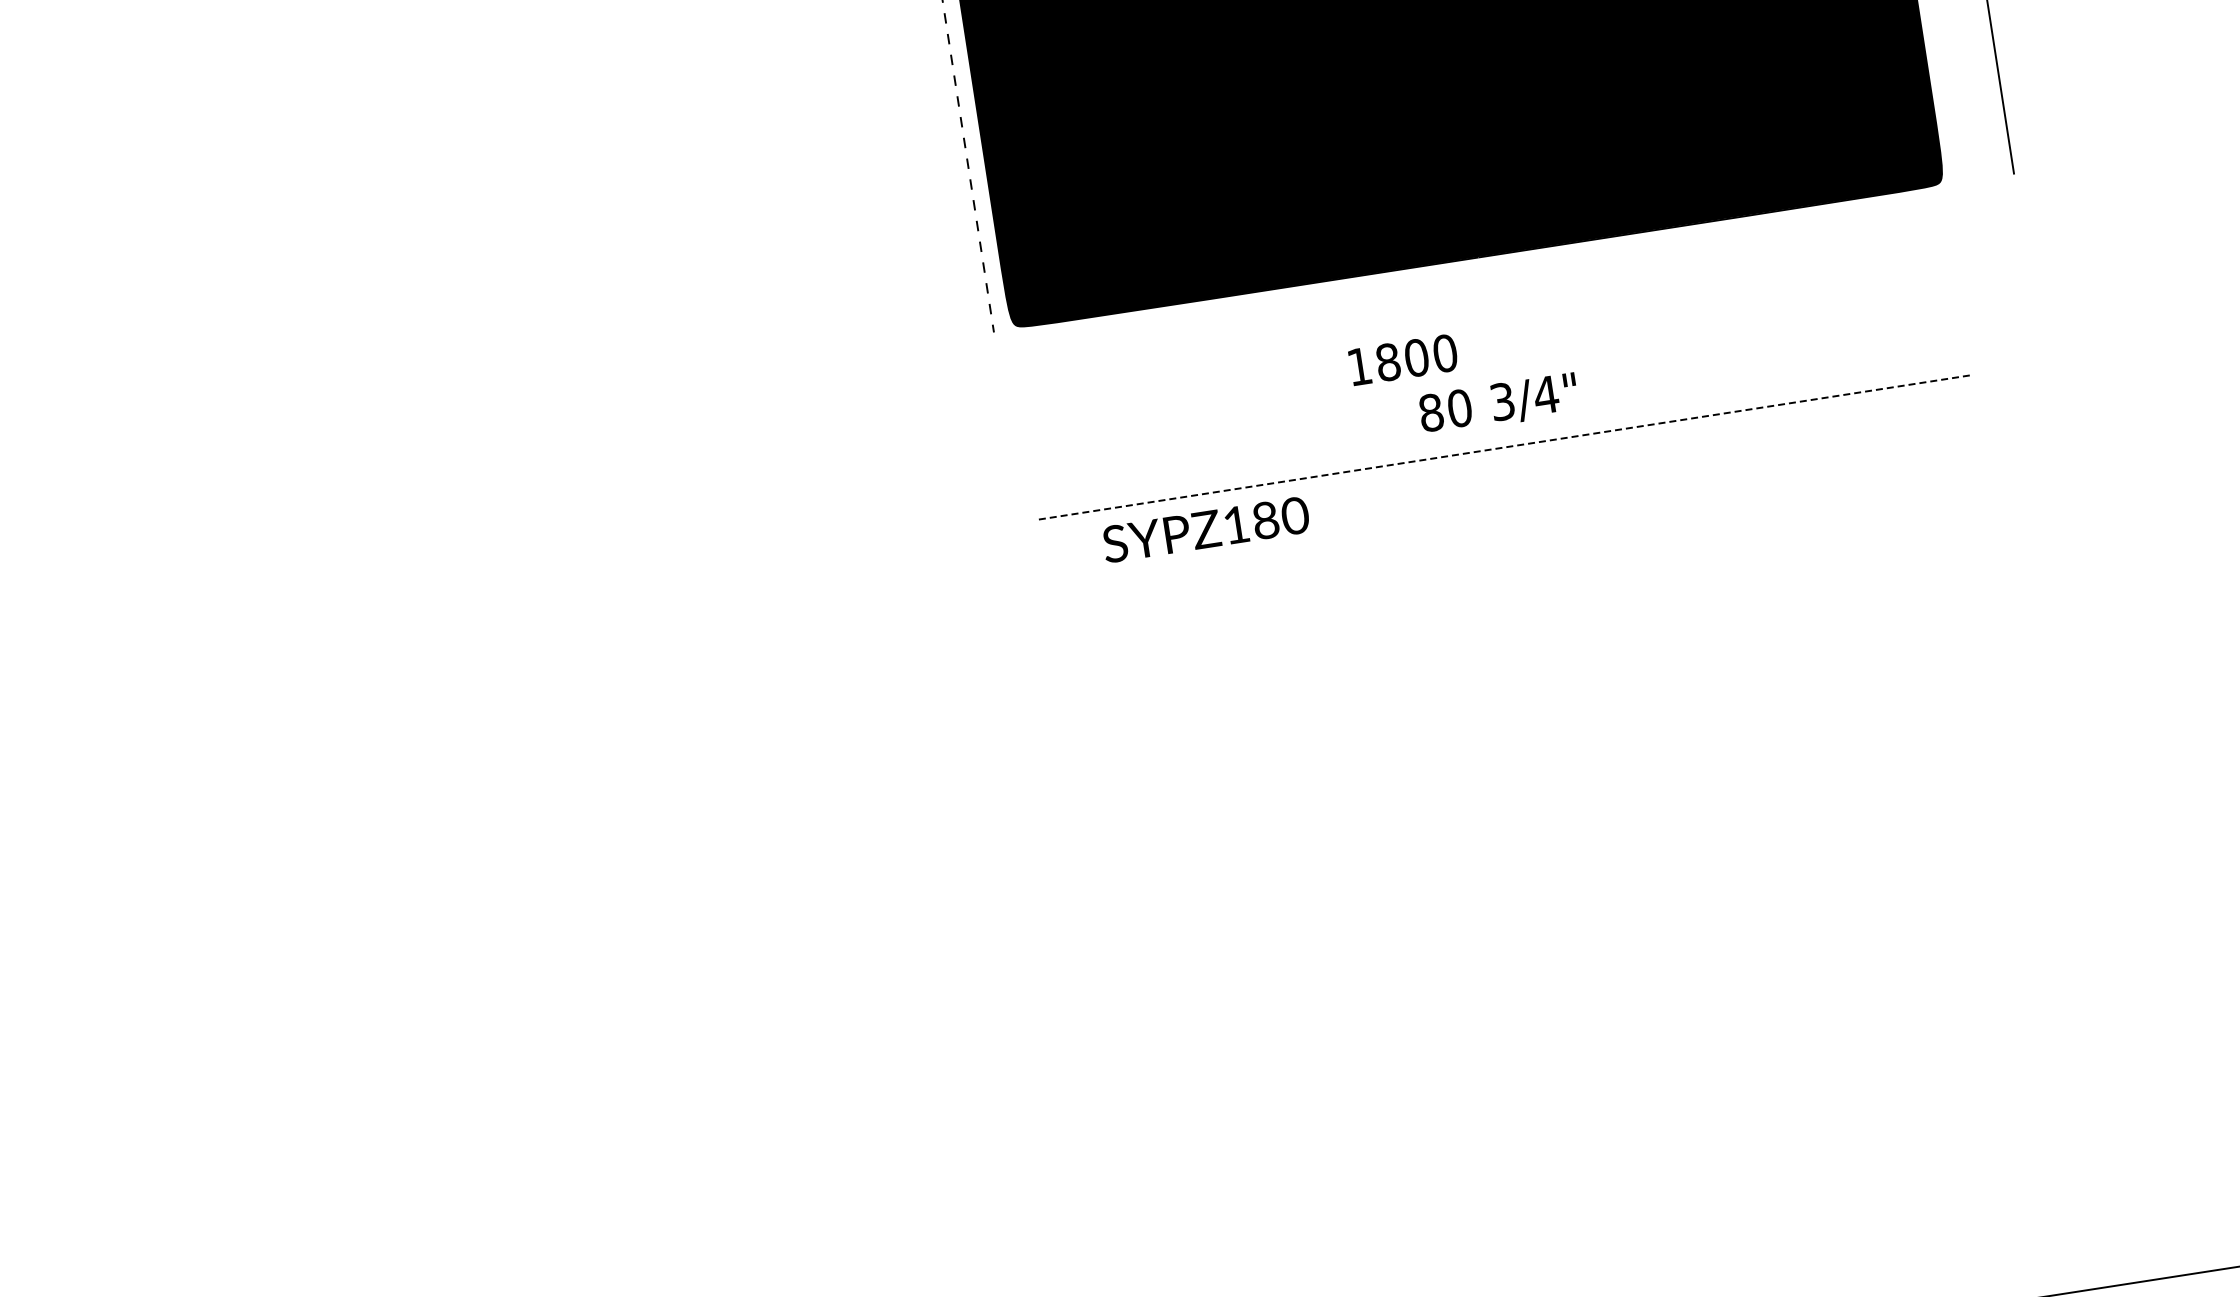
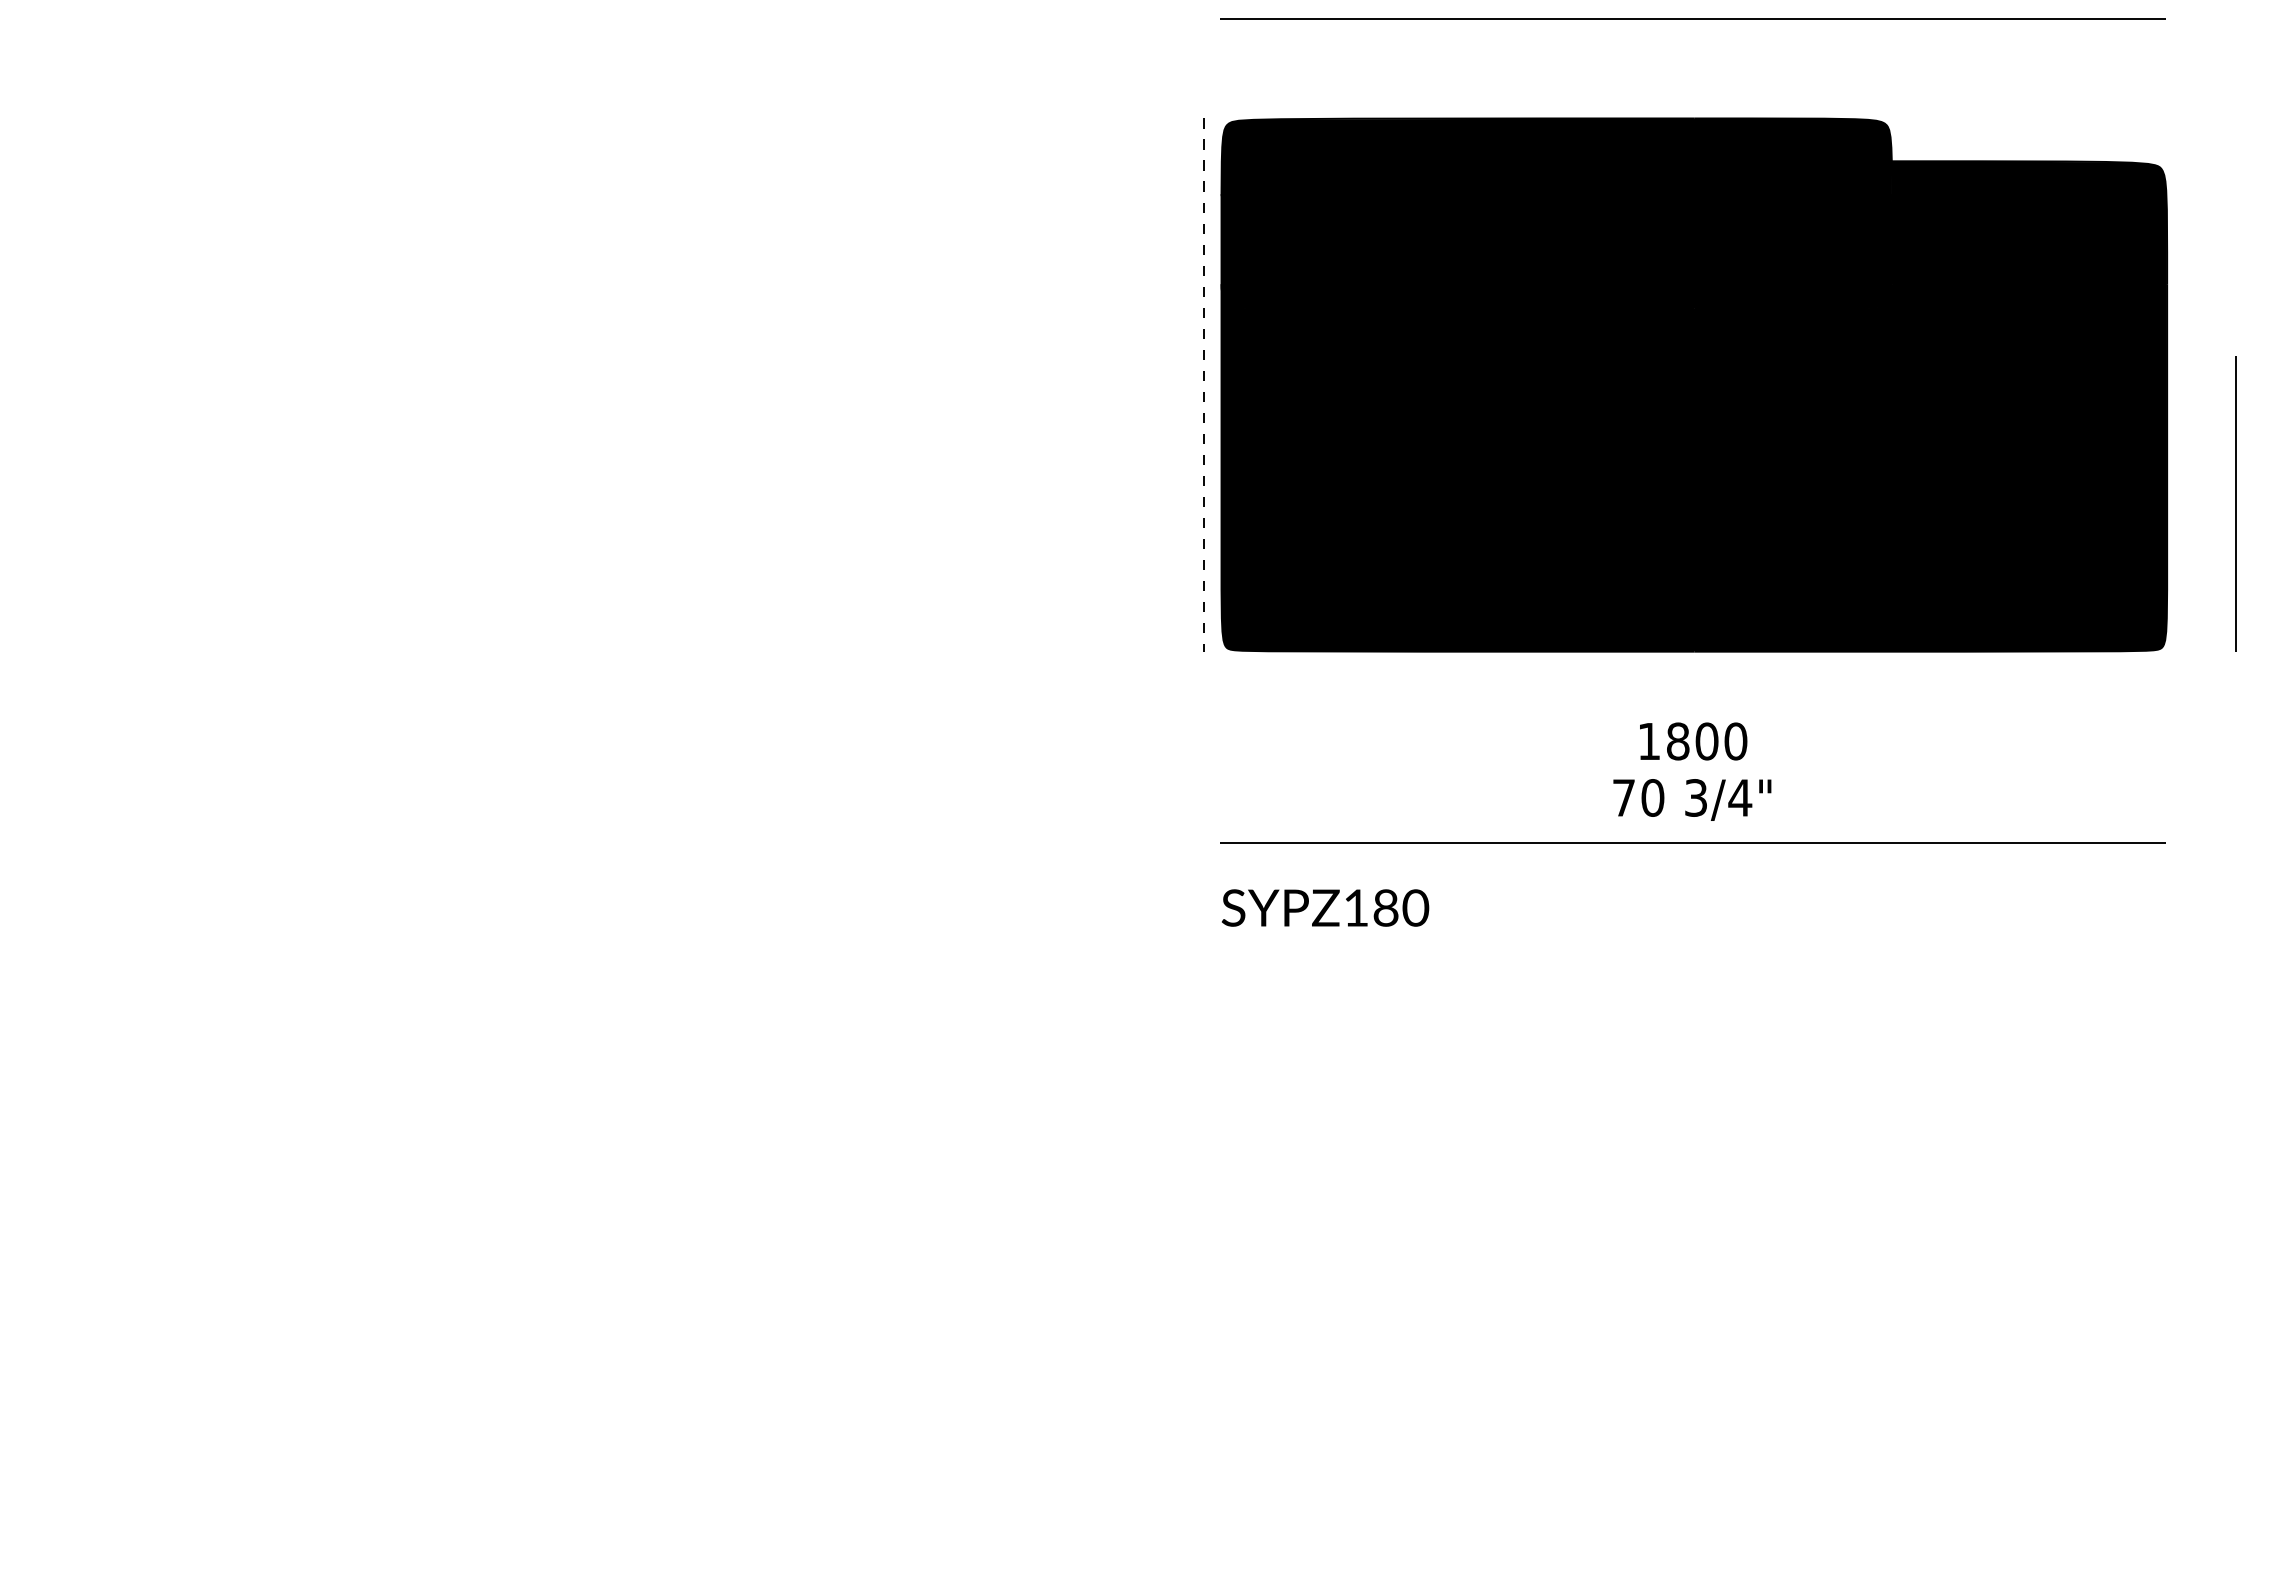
text: (1403, 359) -> (1693, 741), moved
text: (1430, 412) -> (1623, 797), 80 -> 70
line: (1505, 447) -> (1692, 843), dashed -> solid
text: (1205, 529) -> (1325, 907), moved

